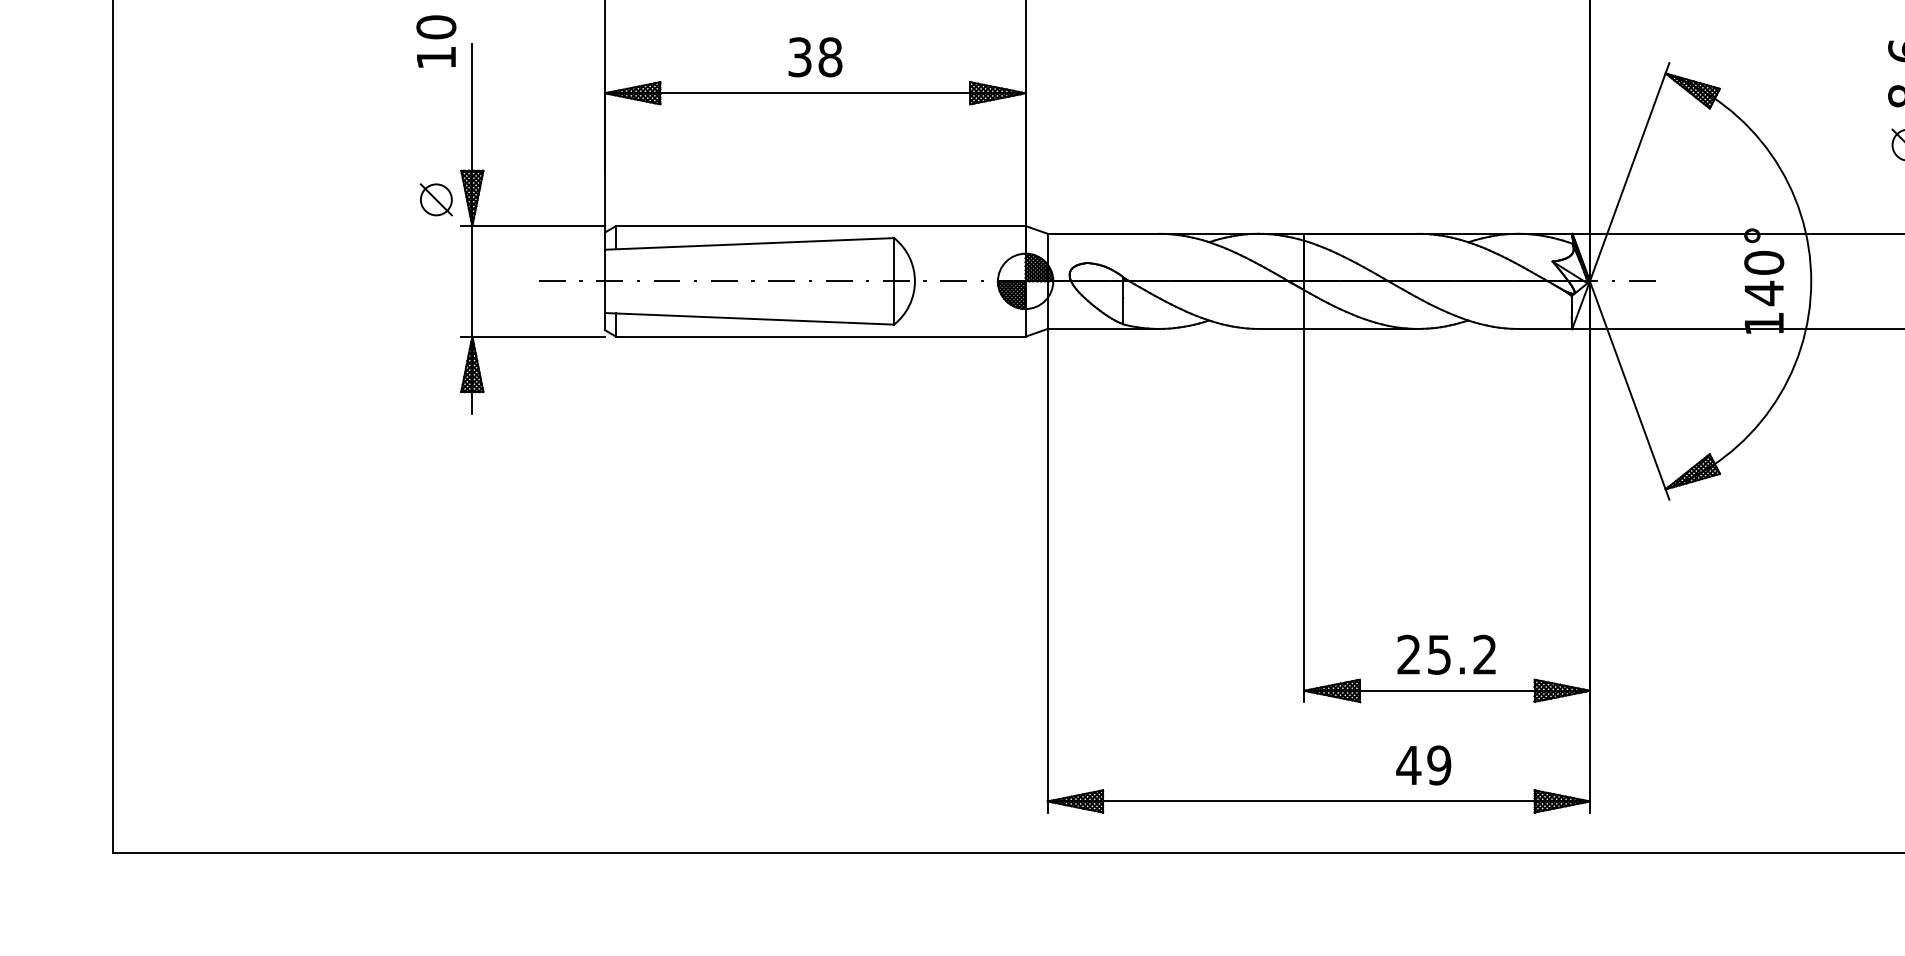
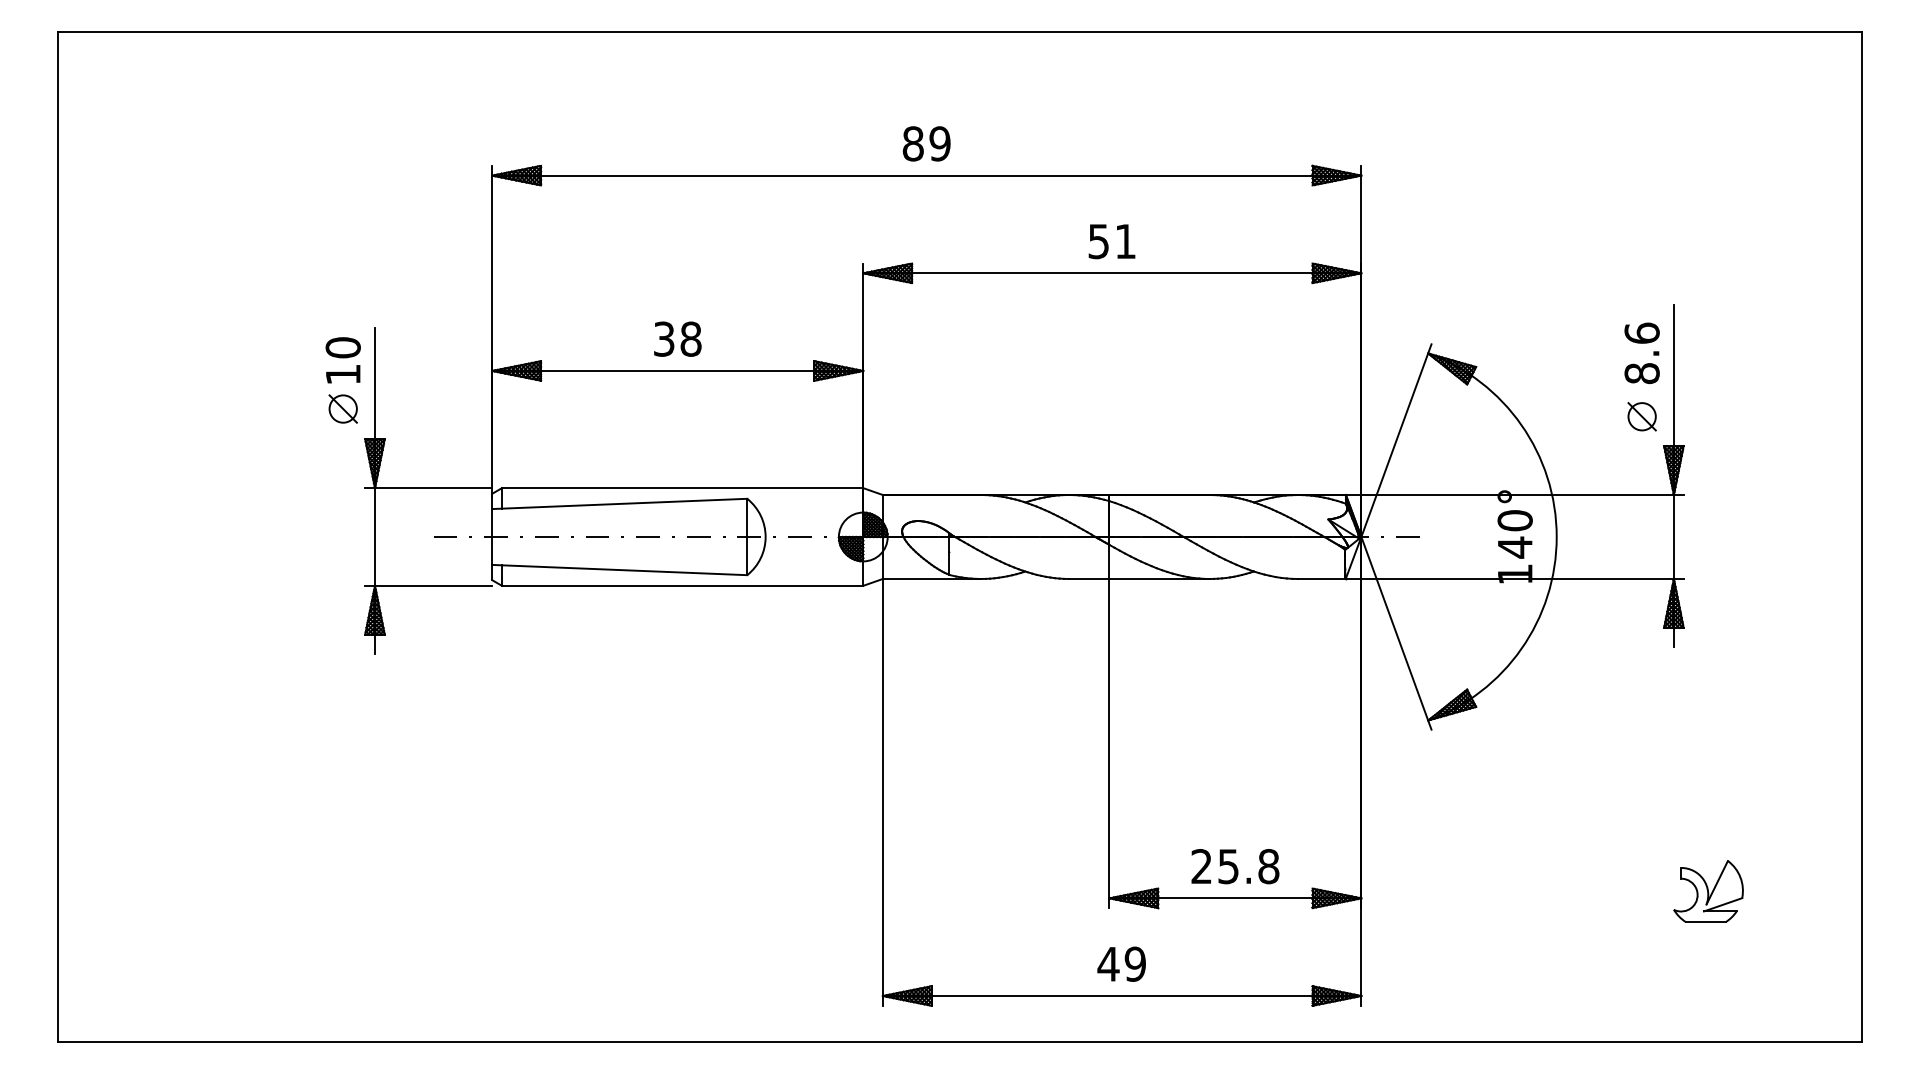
text: (435, 41) -> (342, 360), moved
part: (435, 199) -> (342, 408), moved
text: (1484, 654) -> (1268, 866), 25.2 -> 25.8
text: (1423, 764) -> (1121, 963), moved

